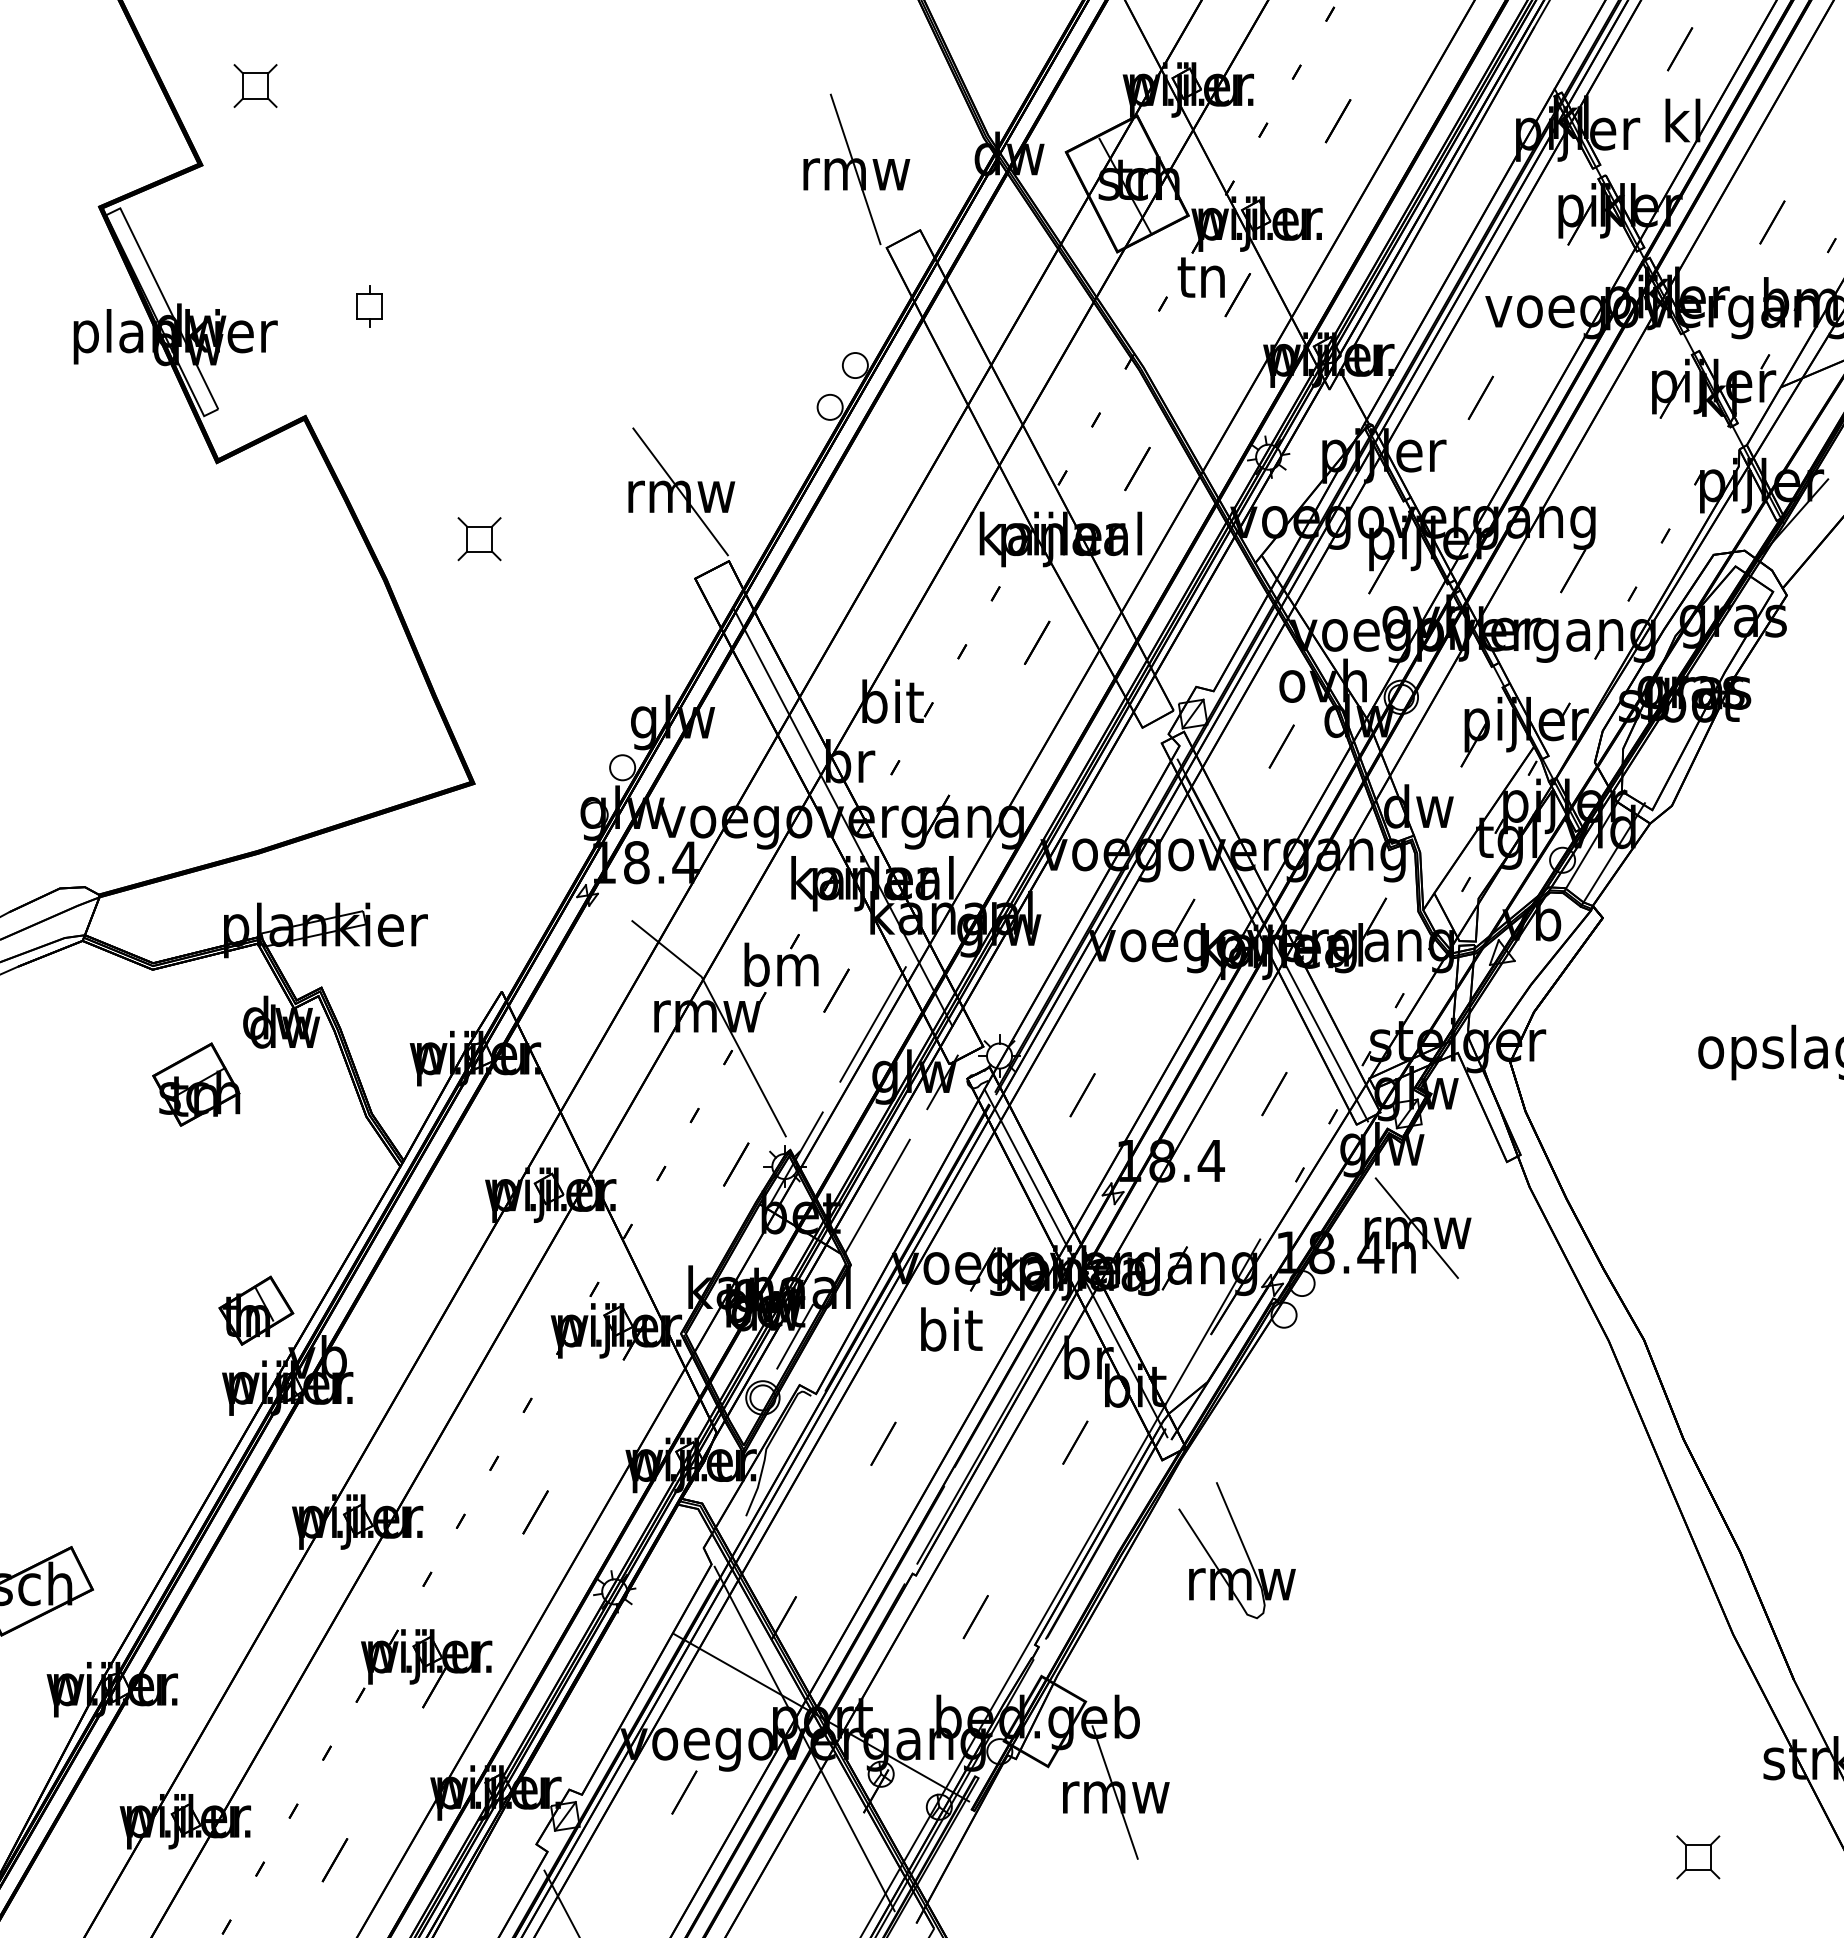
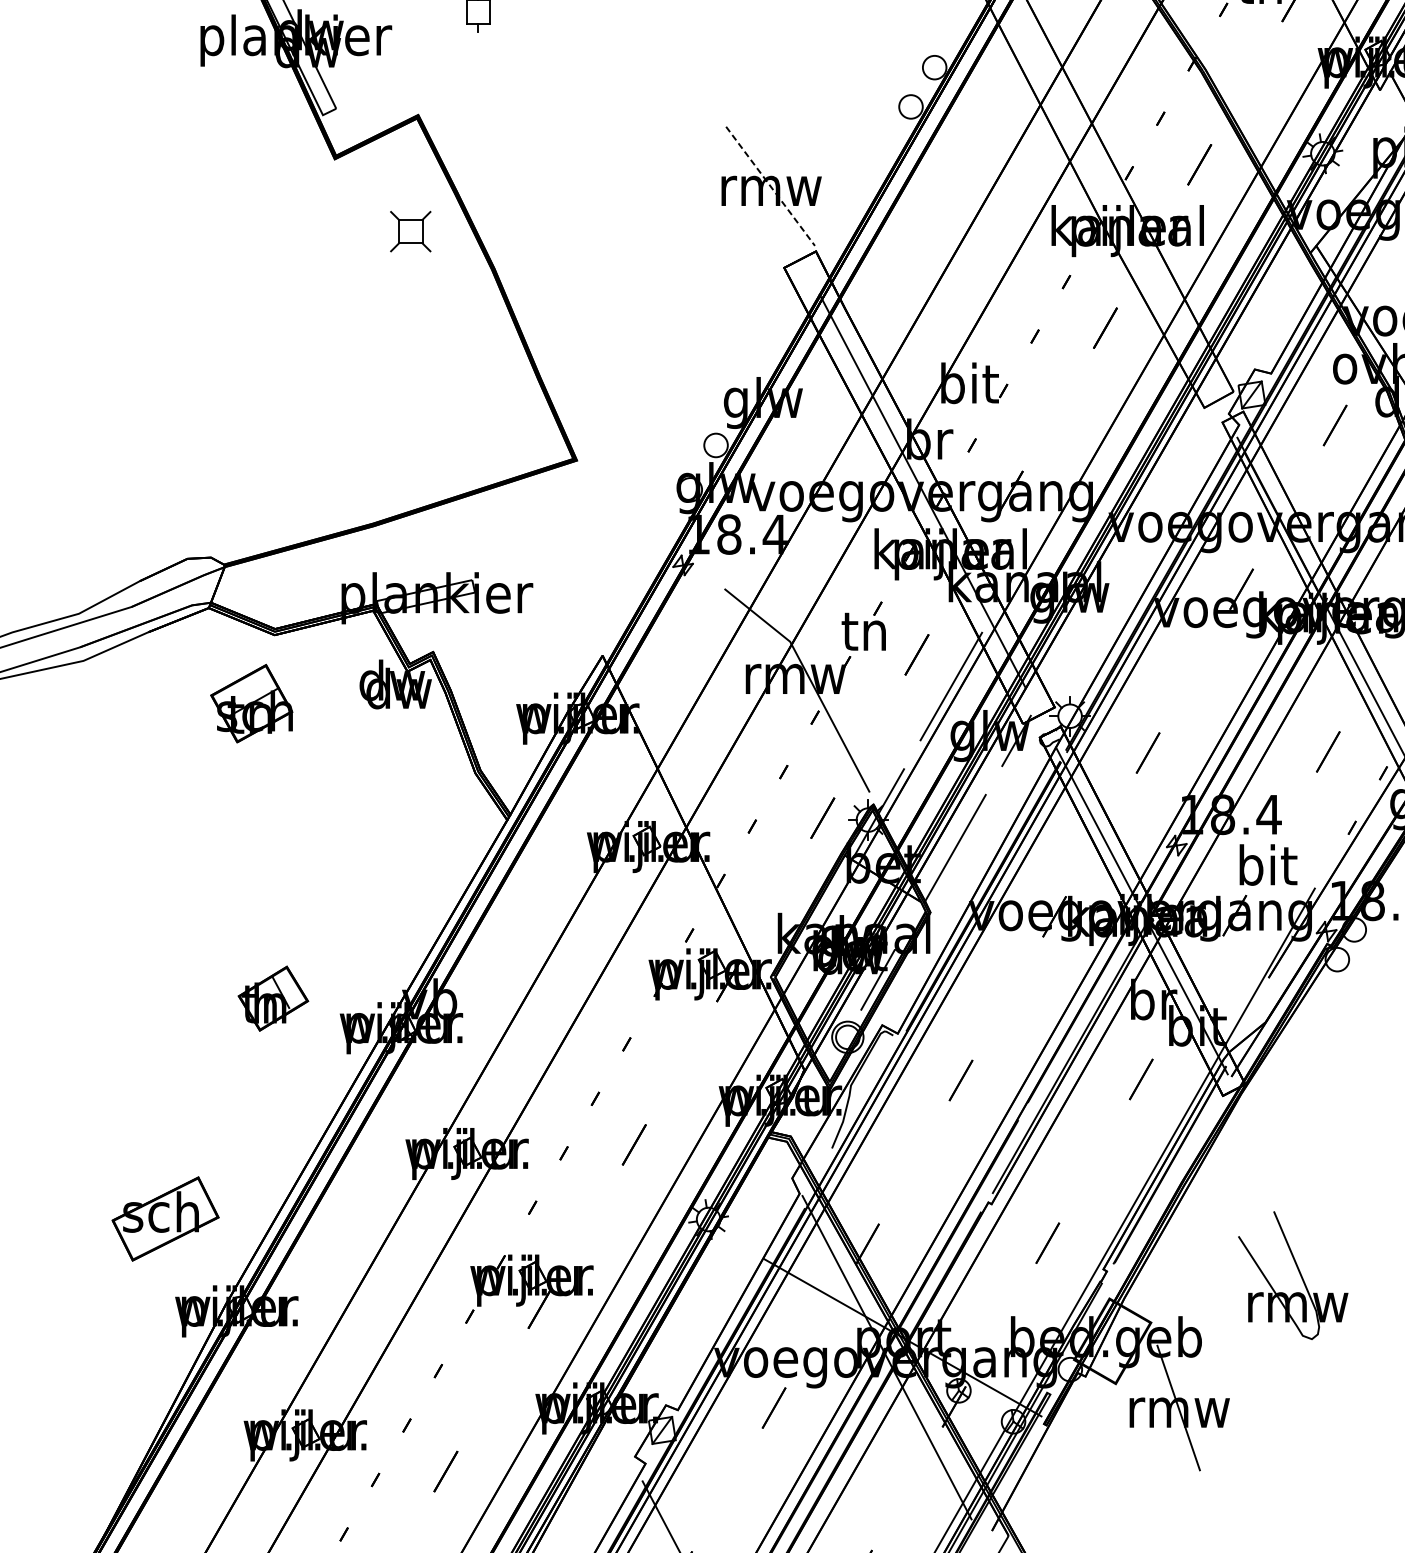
line: (680, 492) -> (770, 186), solid -> dashed
part: (479, 539) -> (410, 231), moved
text: (781, 964) -> (865, 630), bm -> tn
part: (196, 1084) -> (251, 703), moved
part: (256, 1310) -> (273, 998), moved
text: (951, 1329) -> (1268, 865), moved
part: (1242, 1546) -> (1298, 1271), moved

